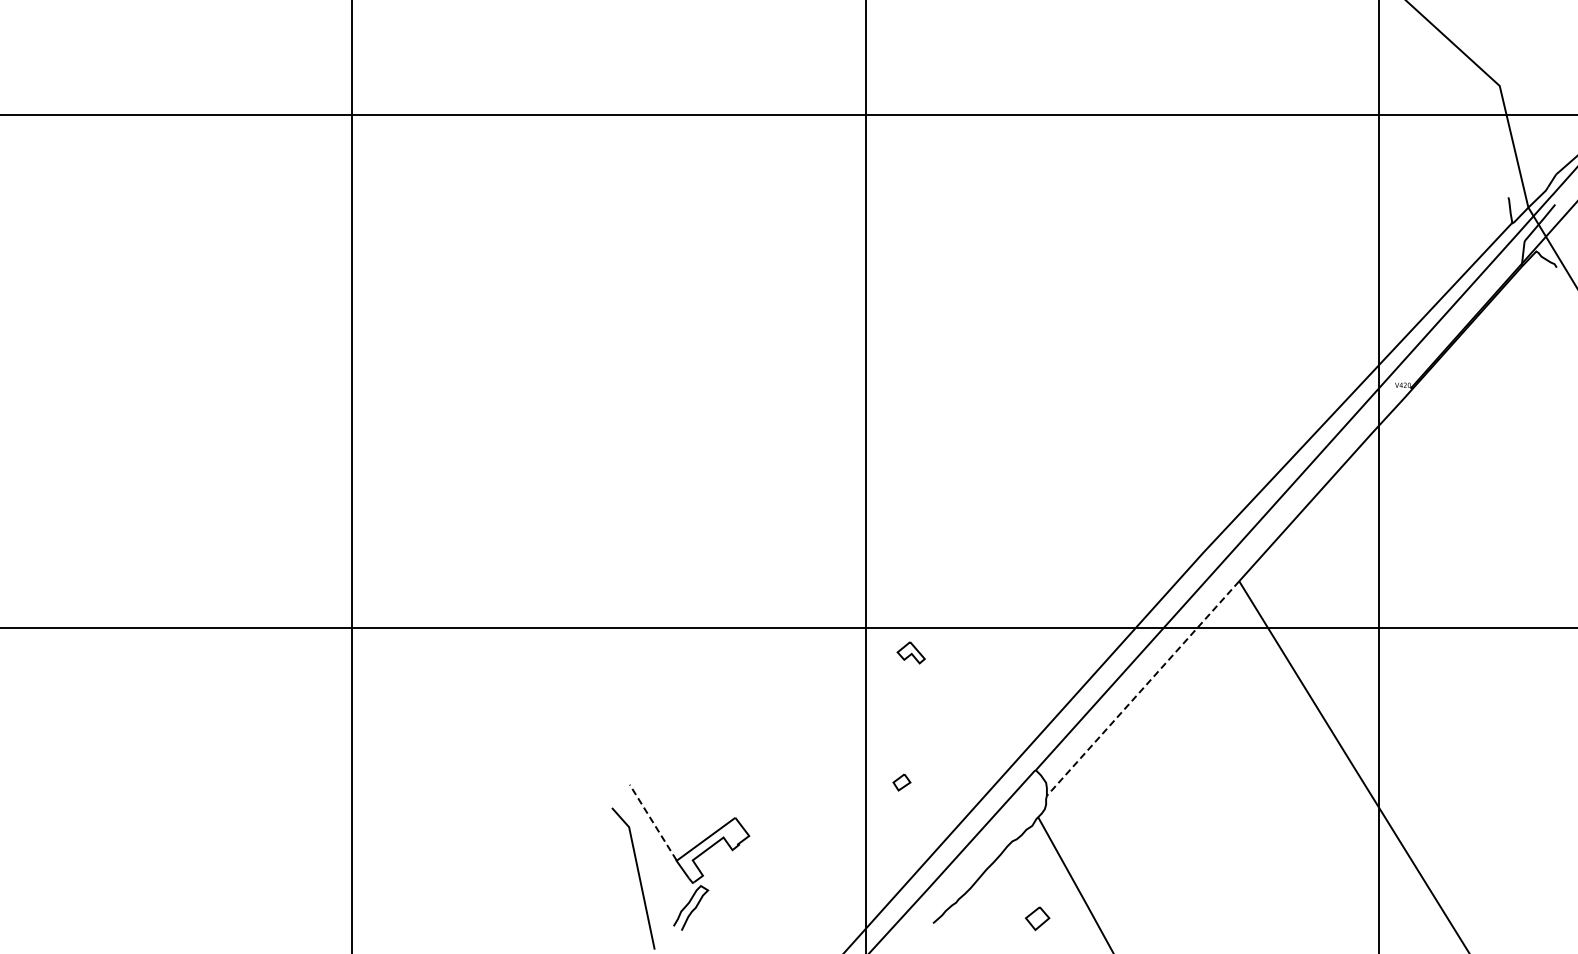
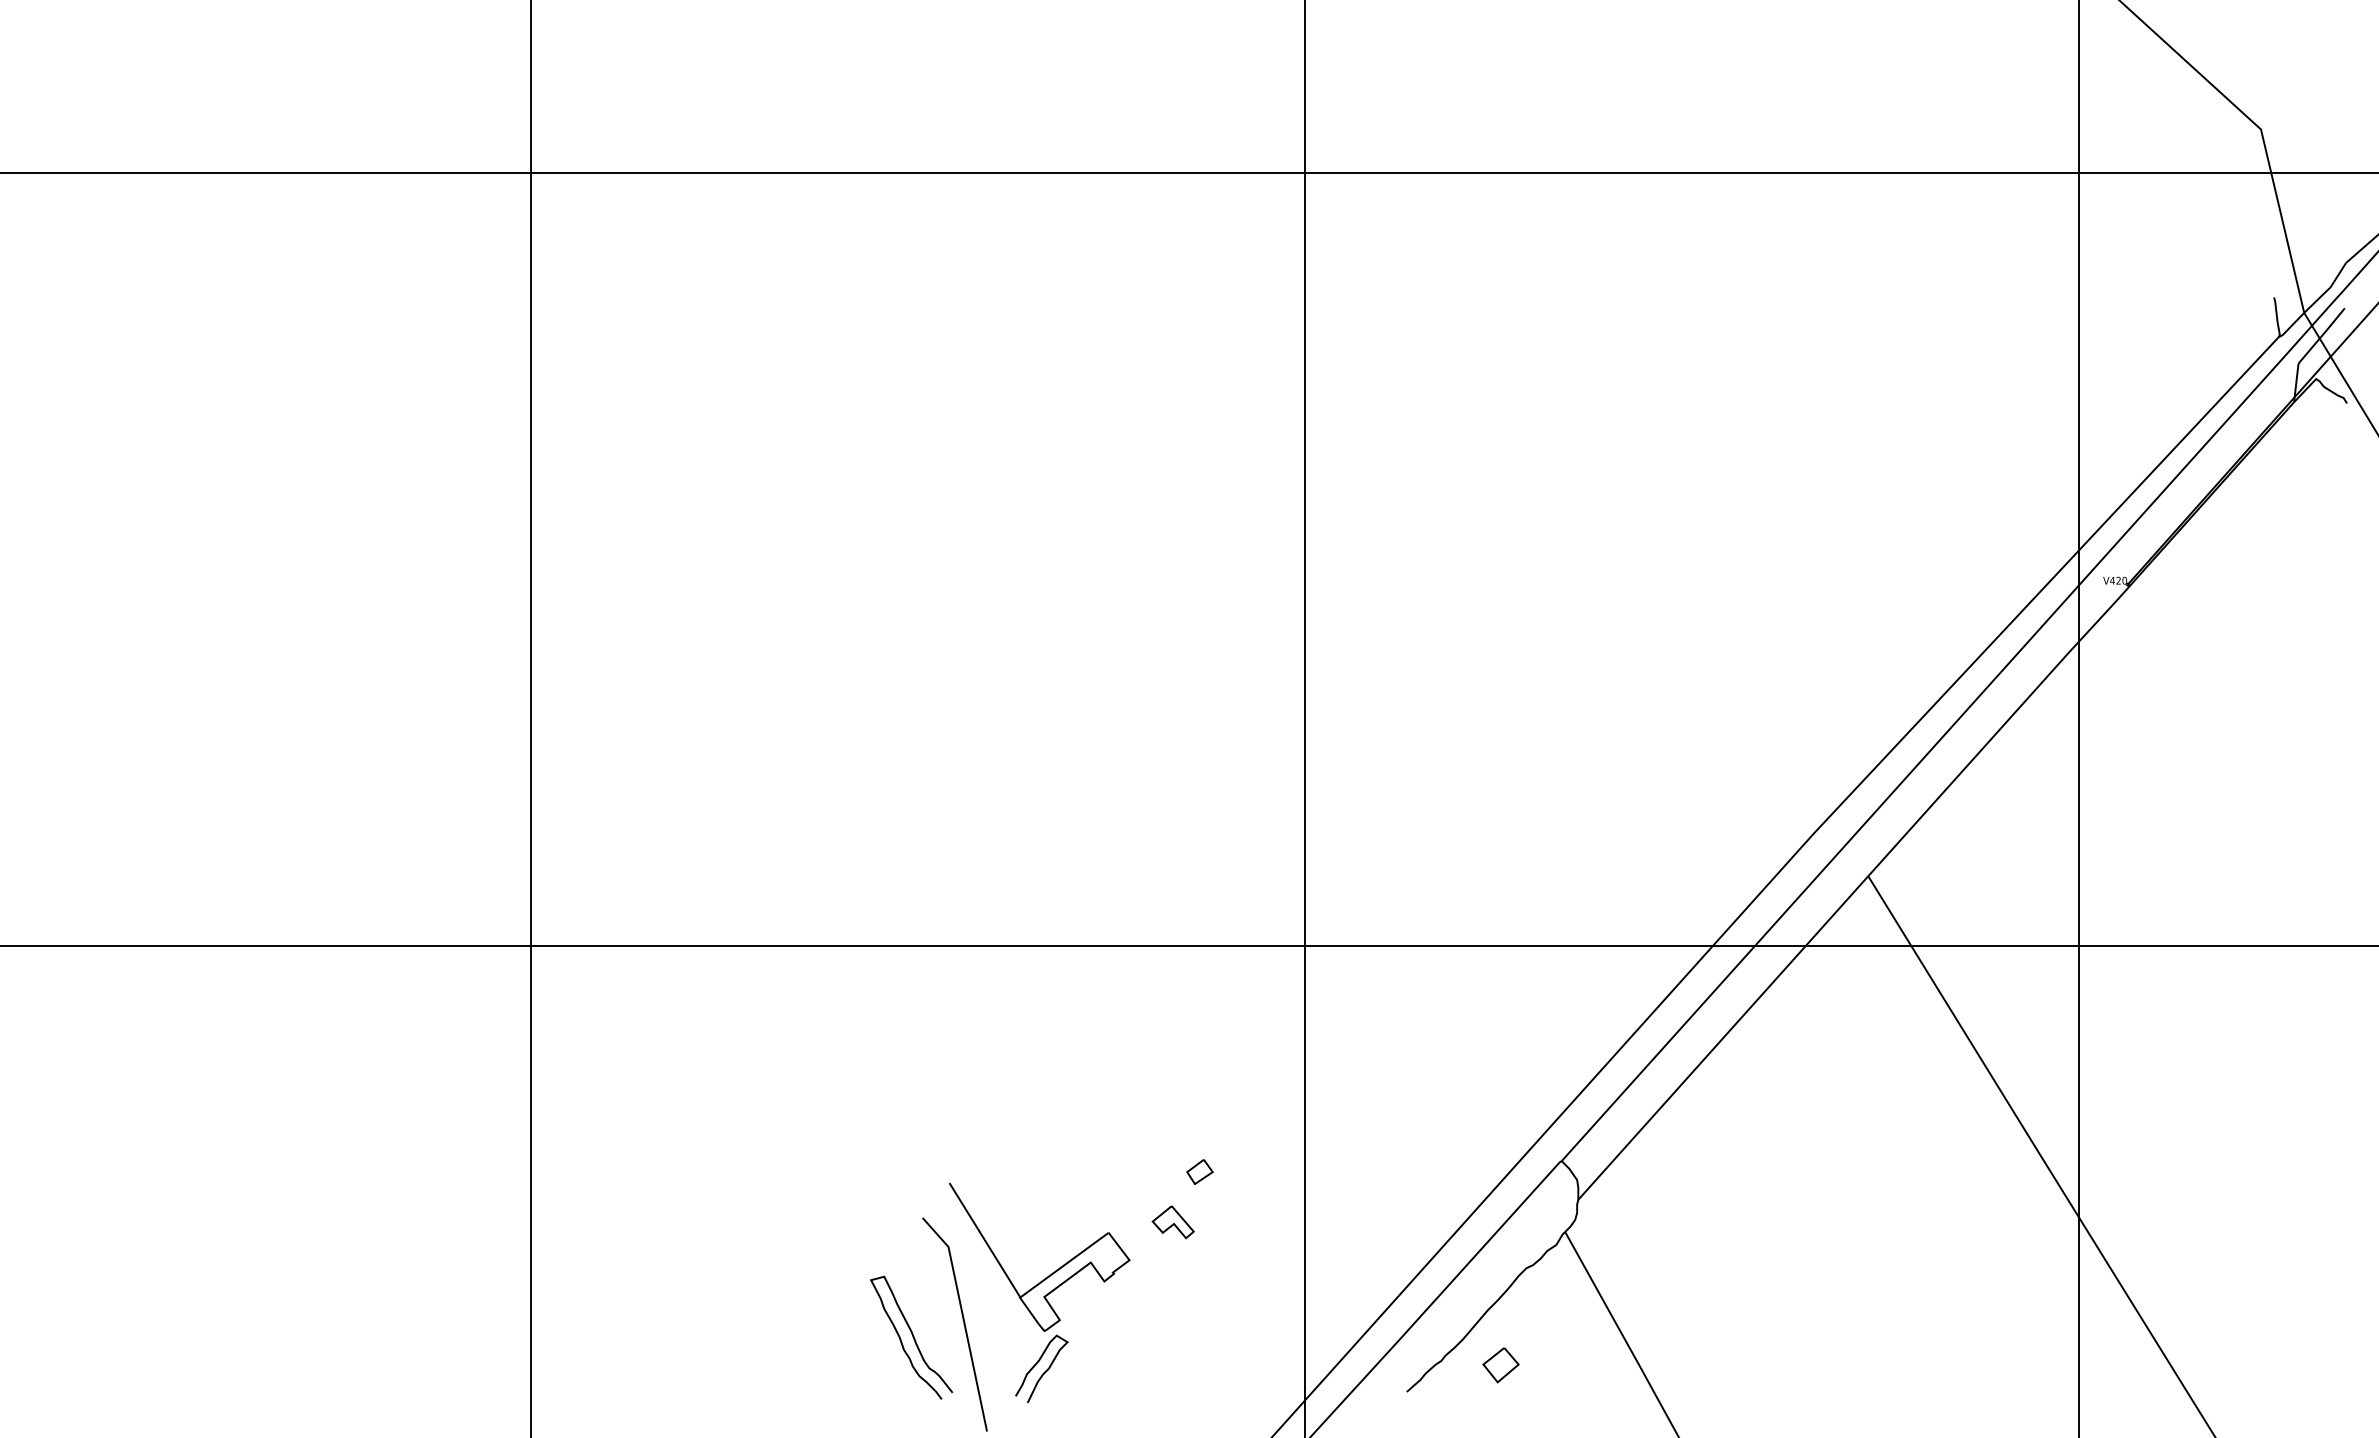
part: (910, 652) -> (1172, 1221), moved
line: (1142, 688) -> (1722, 1037), dashed -> solid
part: (901, 782) -> (1199, 1172), moved
line: (652, 822) -> (983, 1239), dashed -> solid
curve: (604, 886) -> (911, 1336), added
part: (1037, 918) -> (1500, 1365), moved

